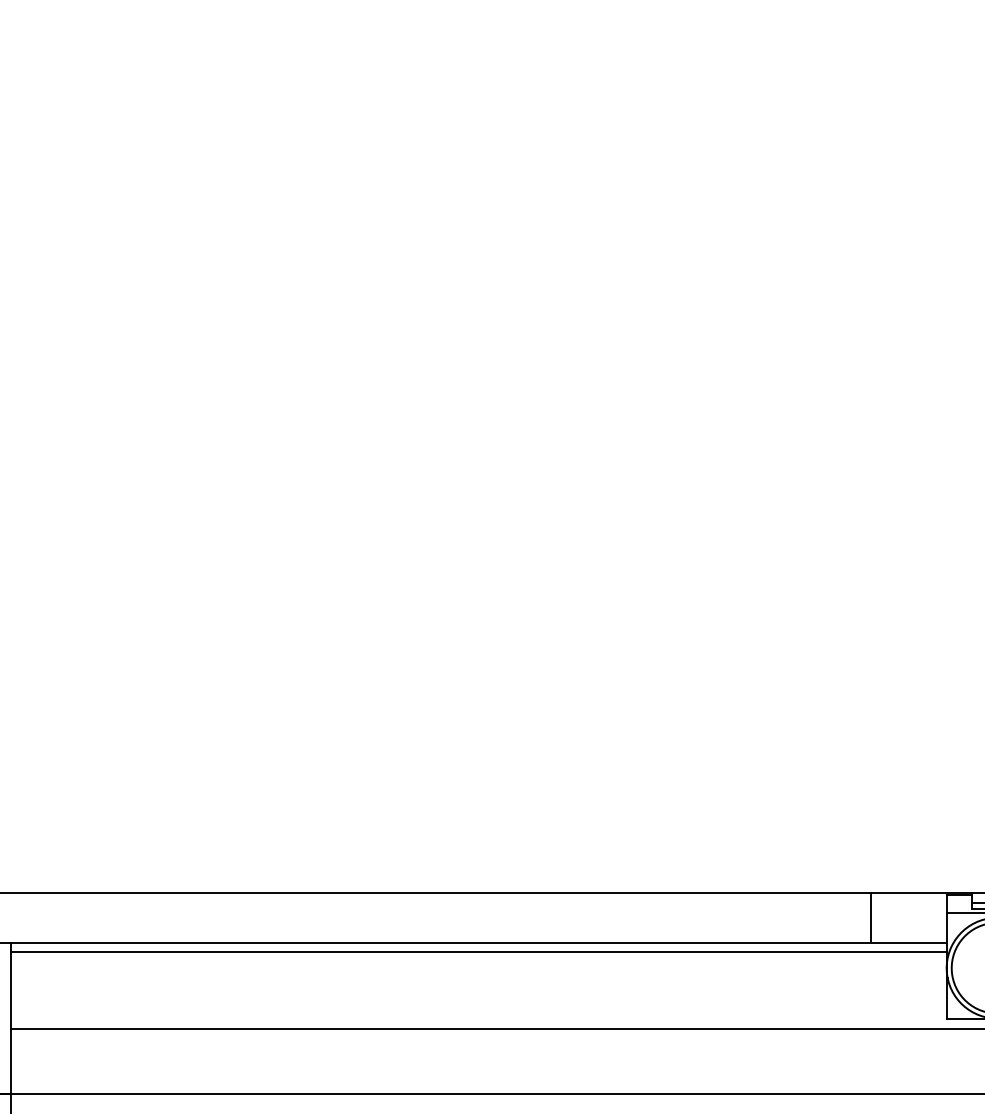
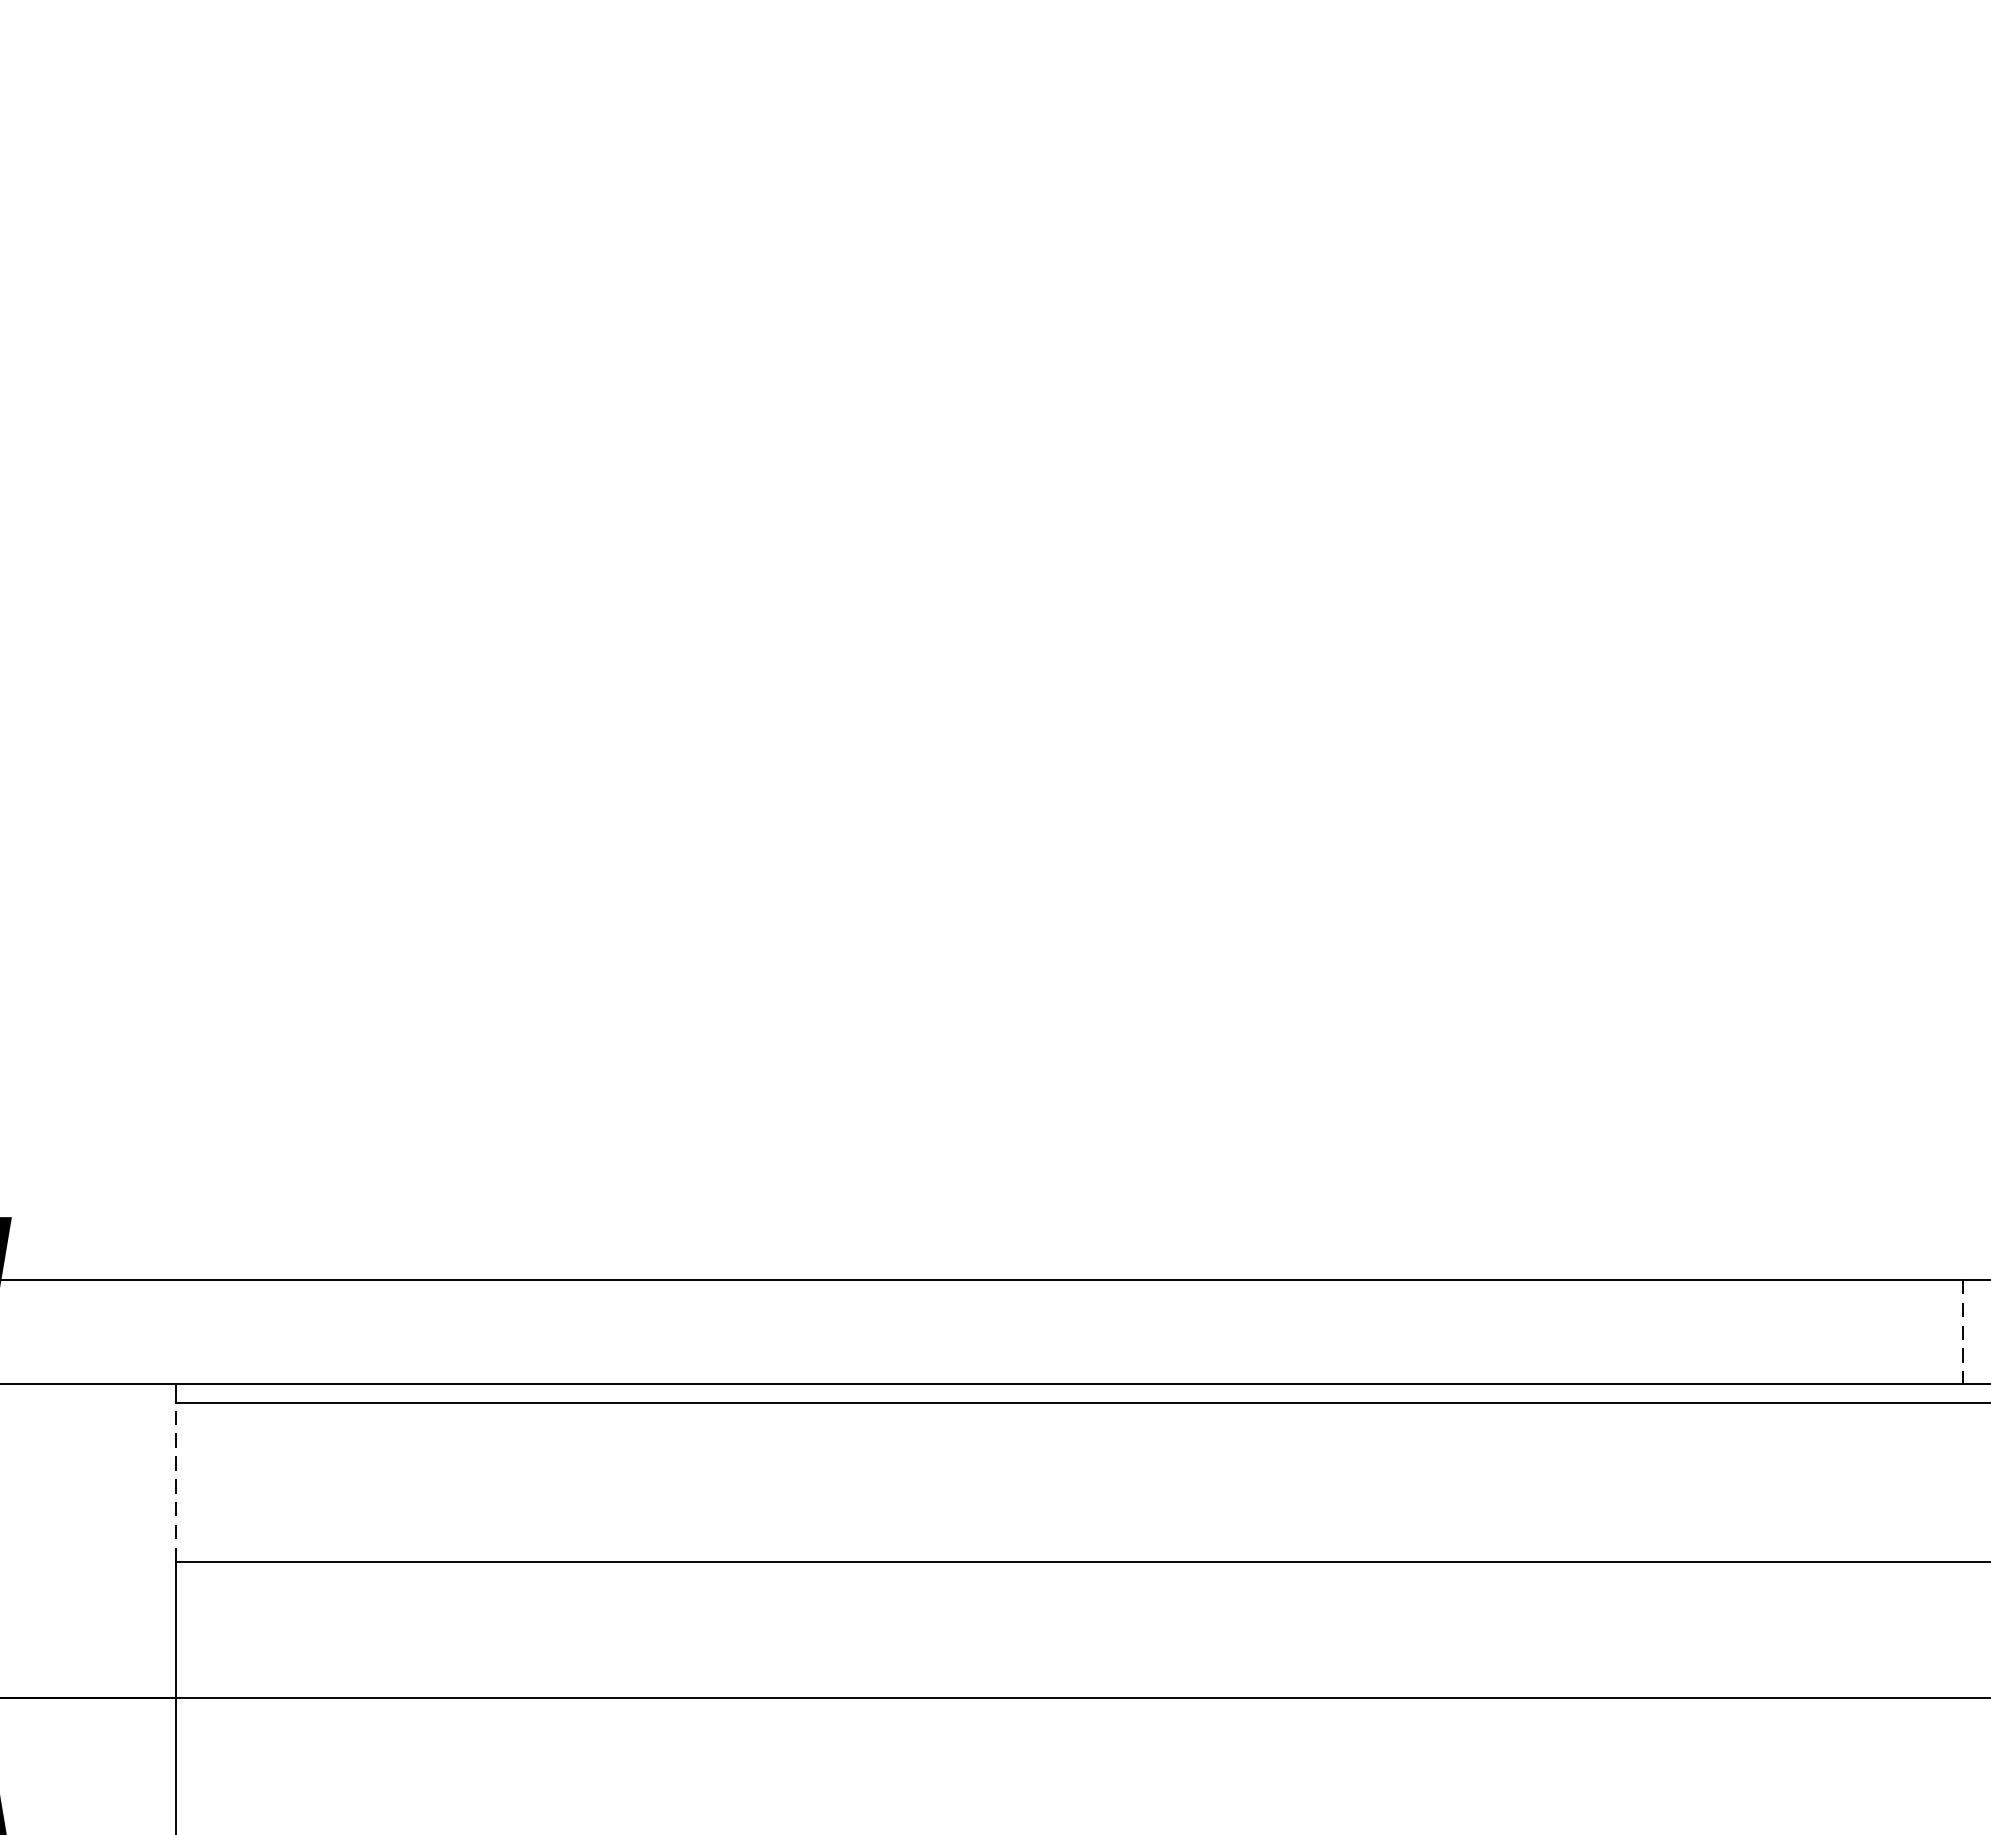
line: (871, 918) -> (1963, 1333), solid -> dashed
line: (10, 989) -> (175, 1480), solid -> dashed

